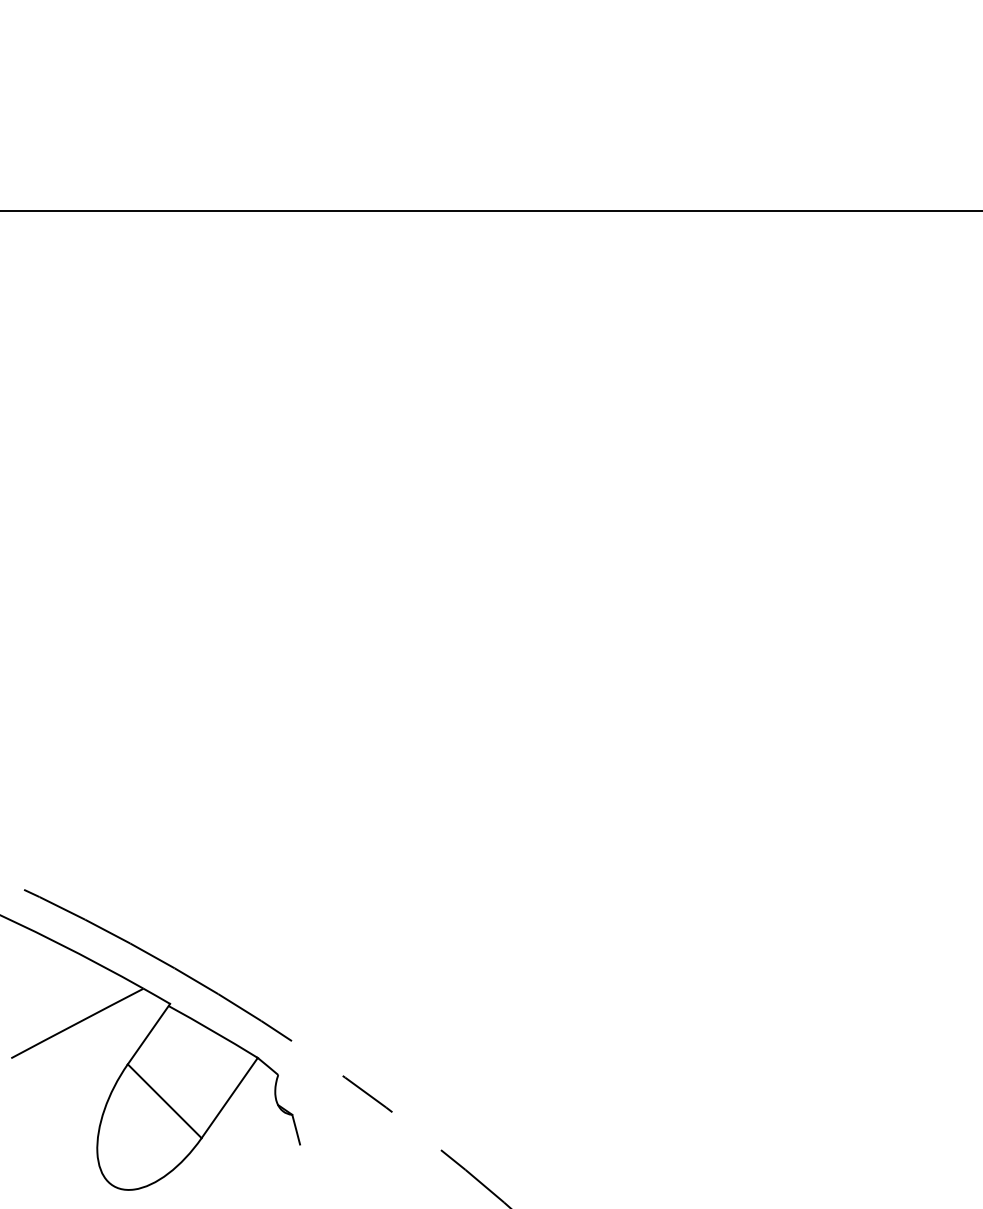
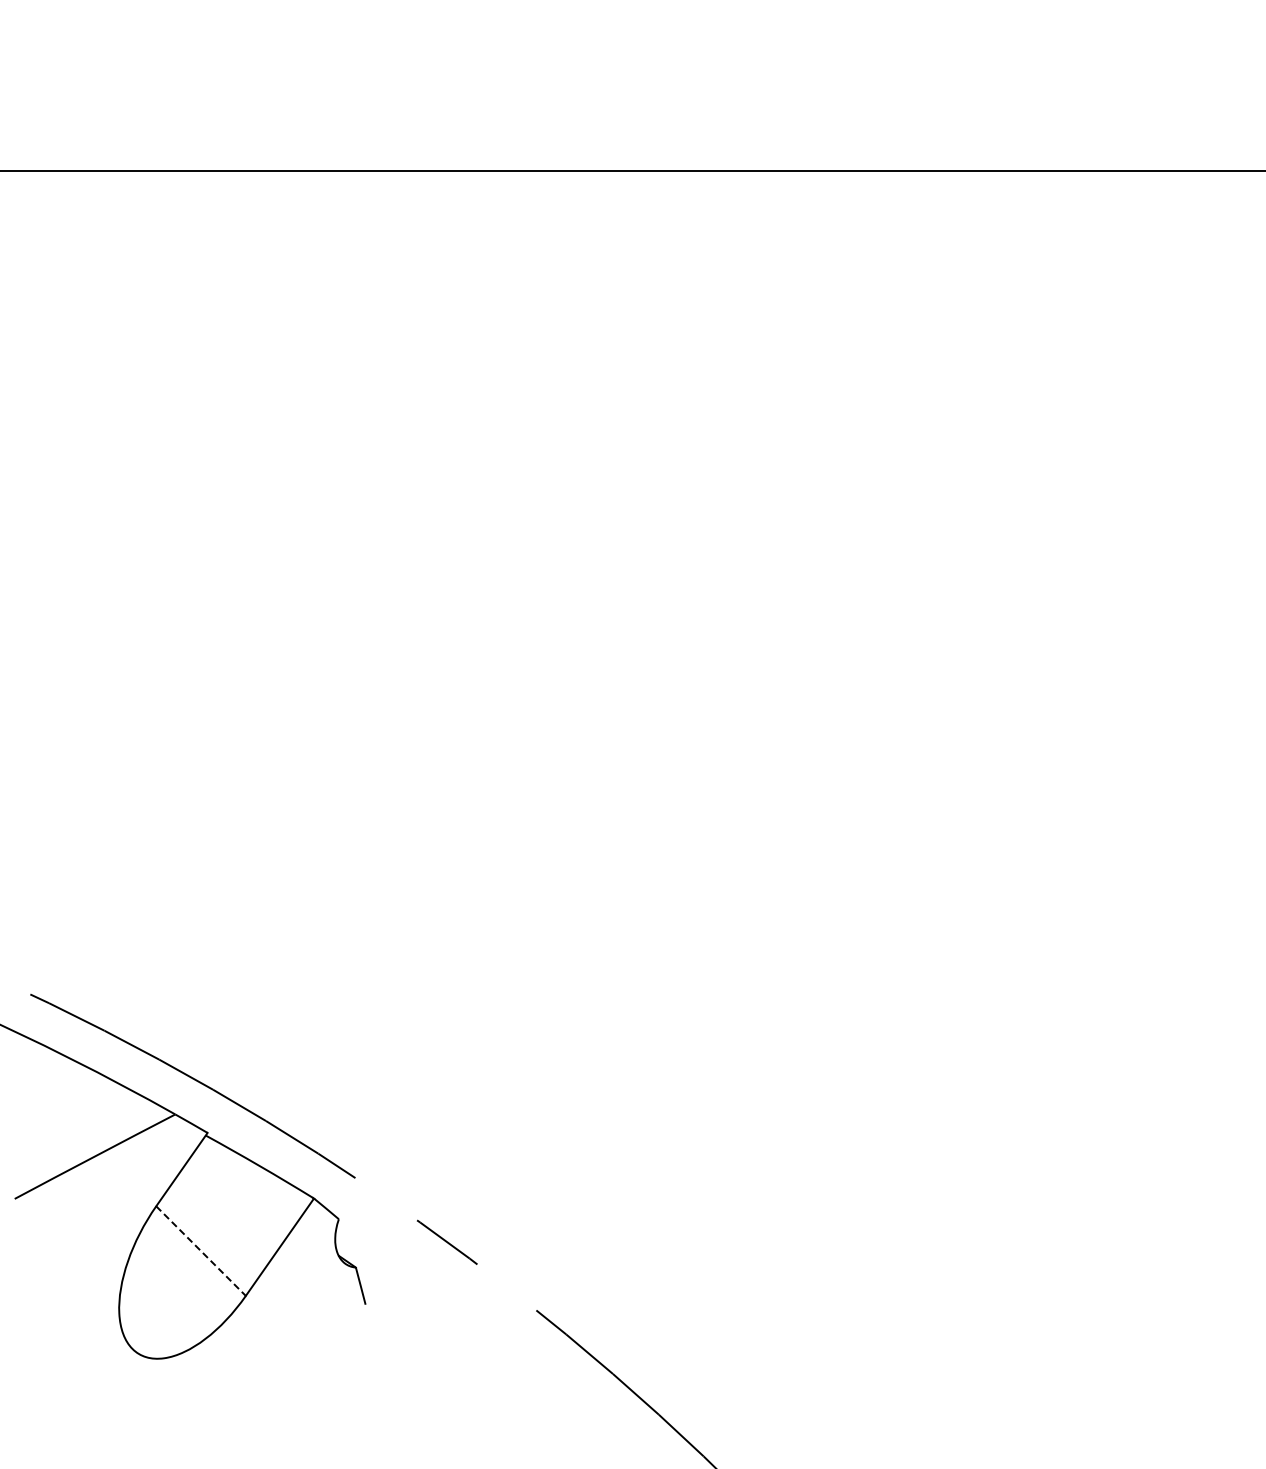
line: (165, 1101) -> (201, 1251), solid -> dashed

